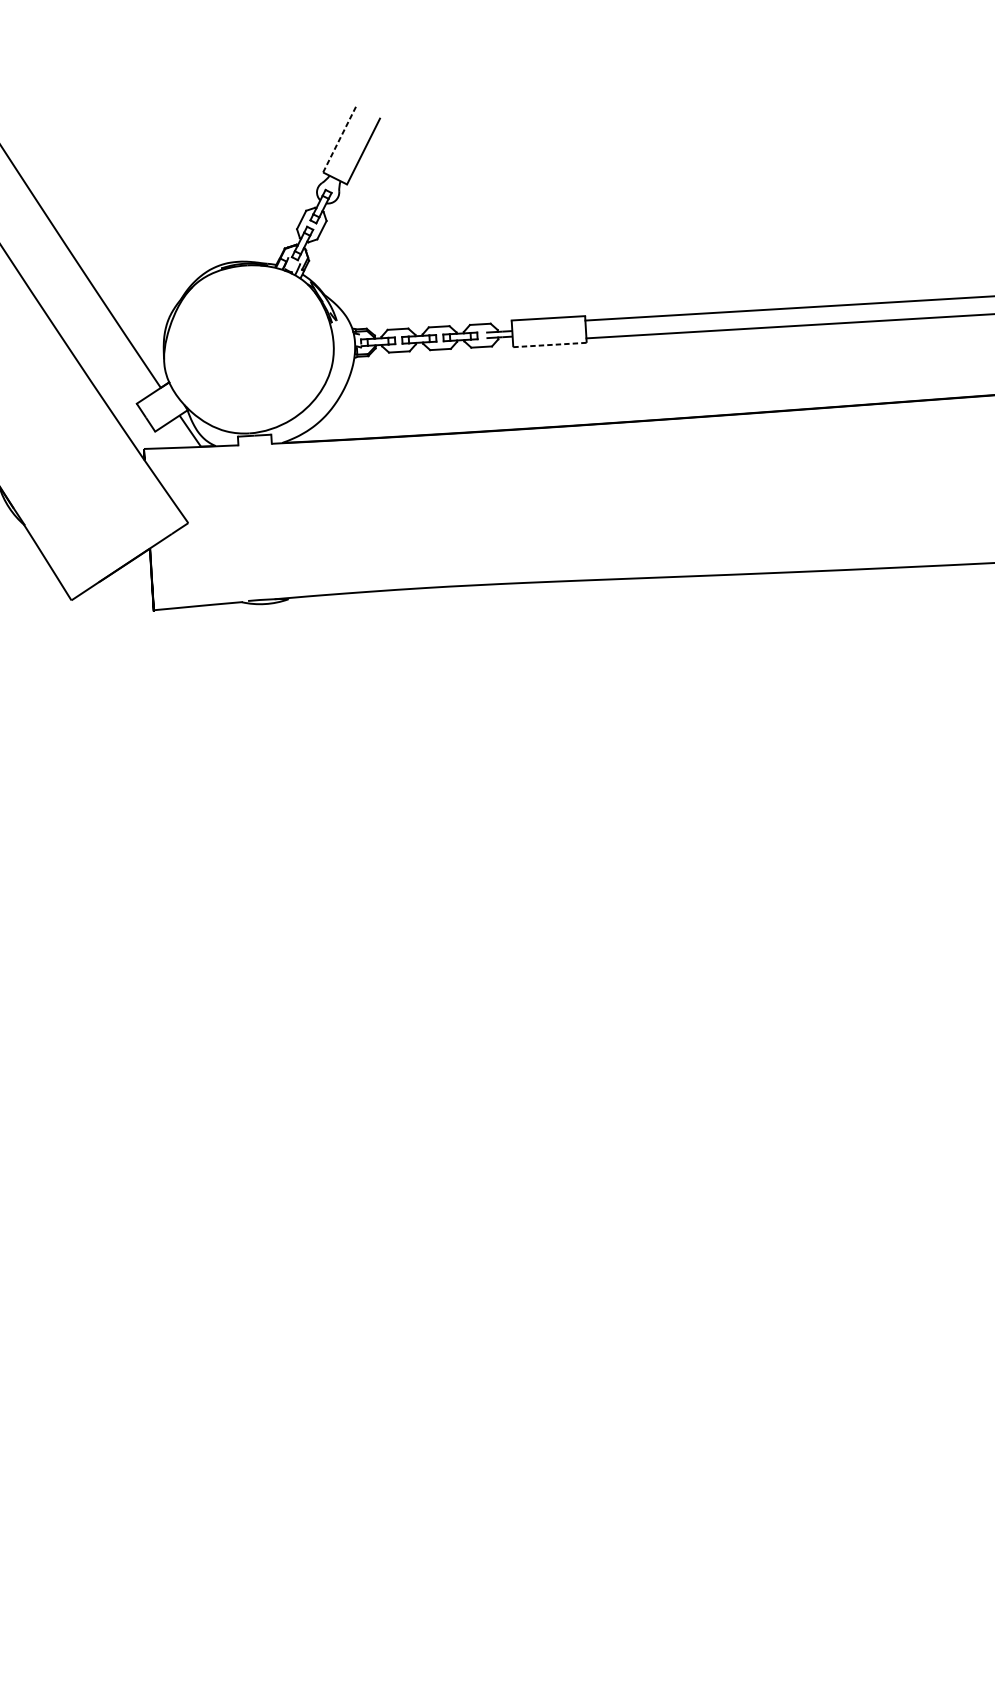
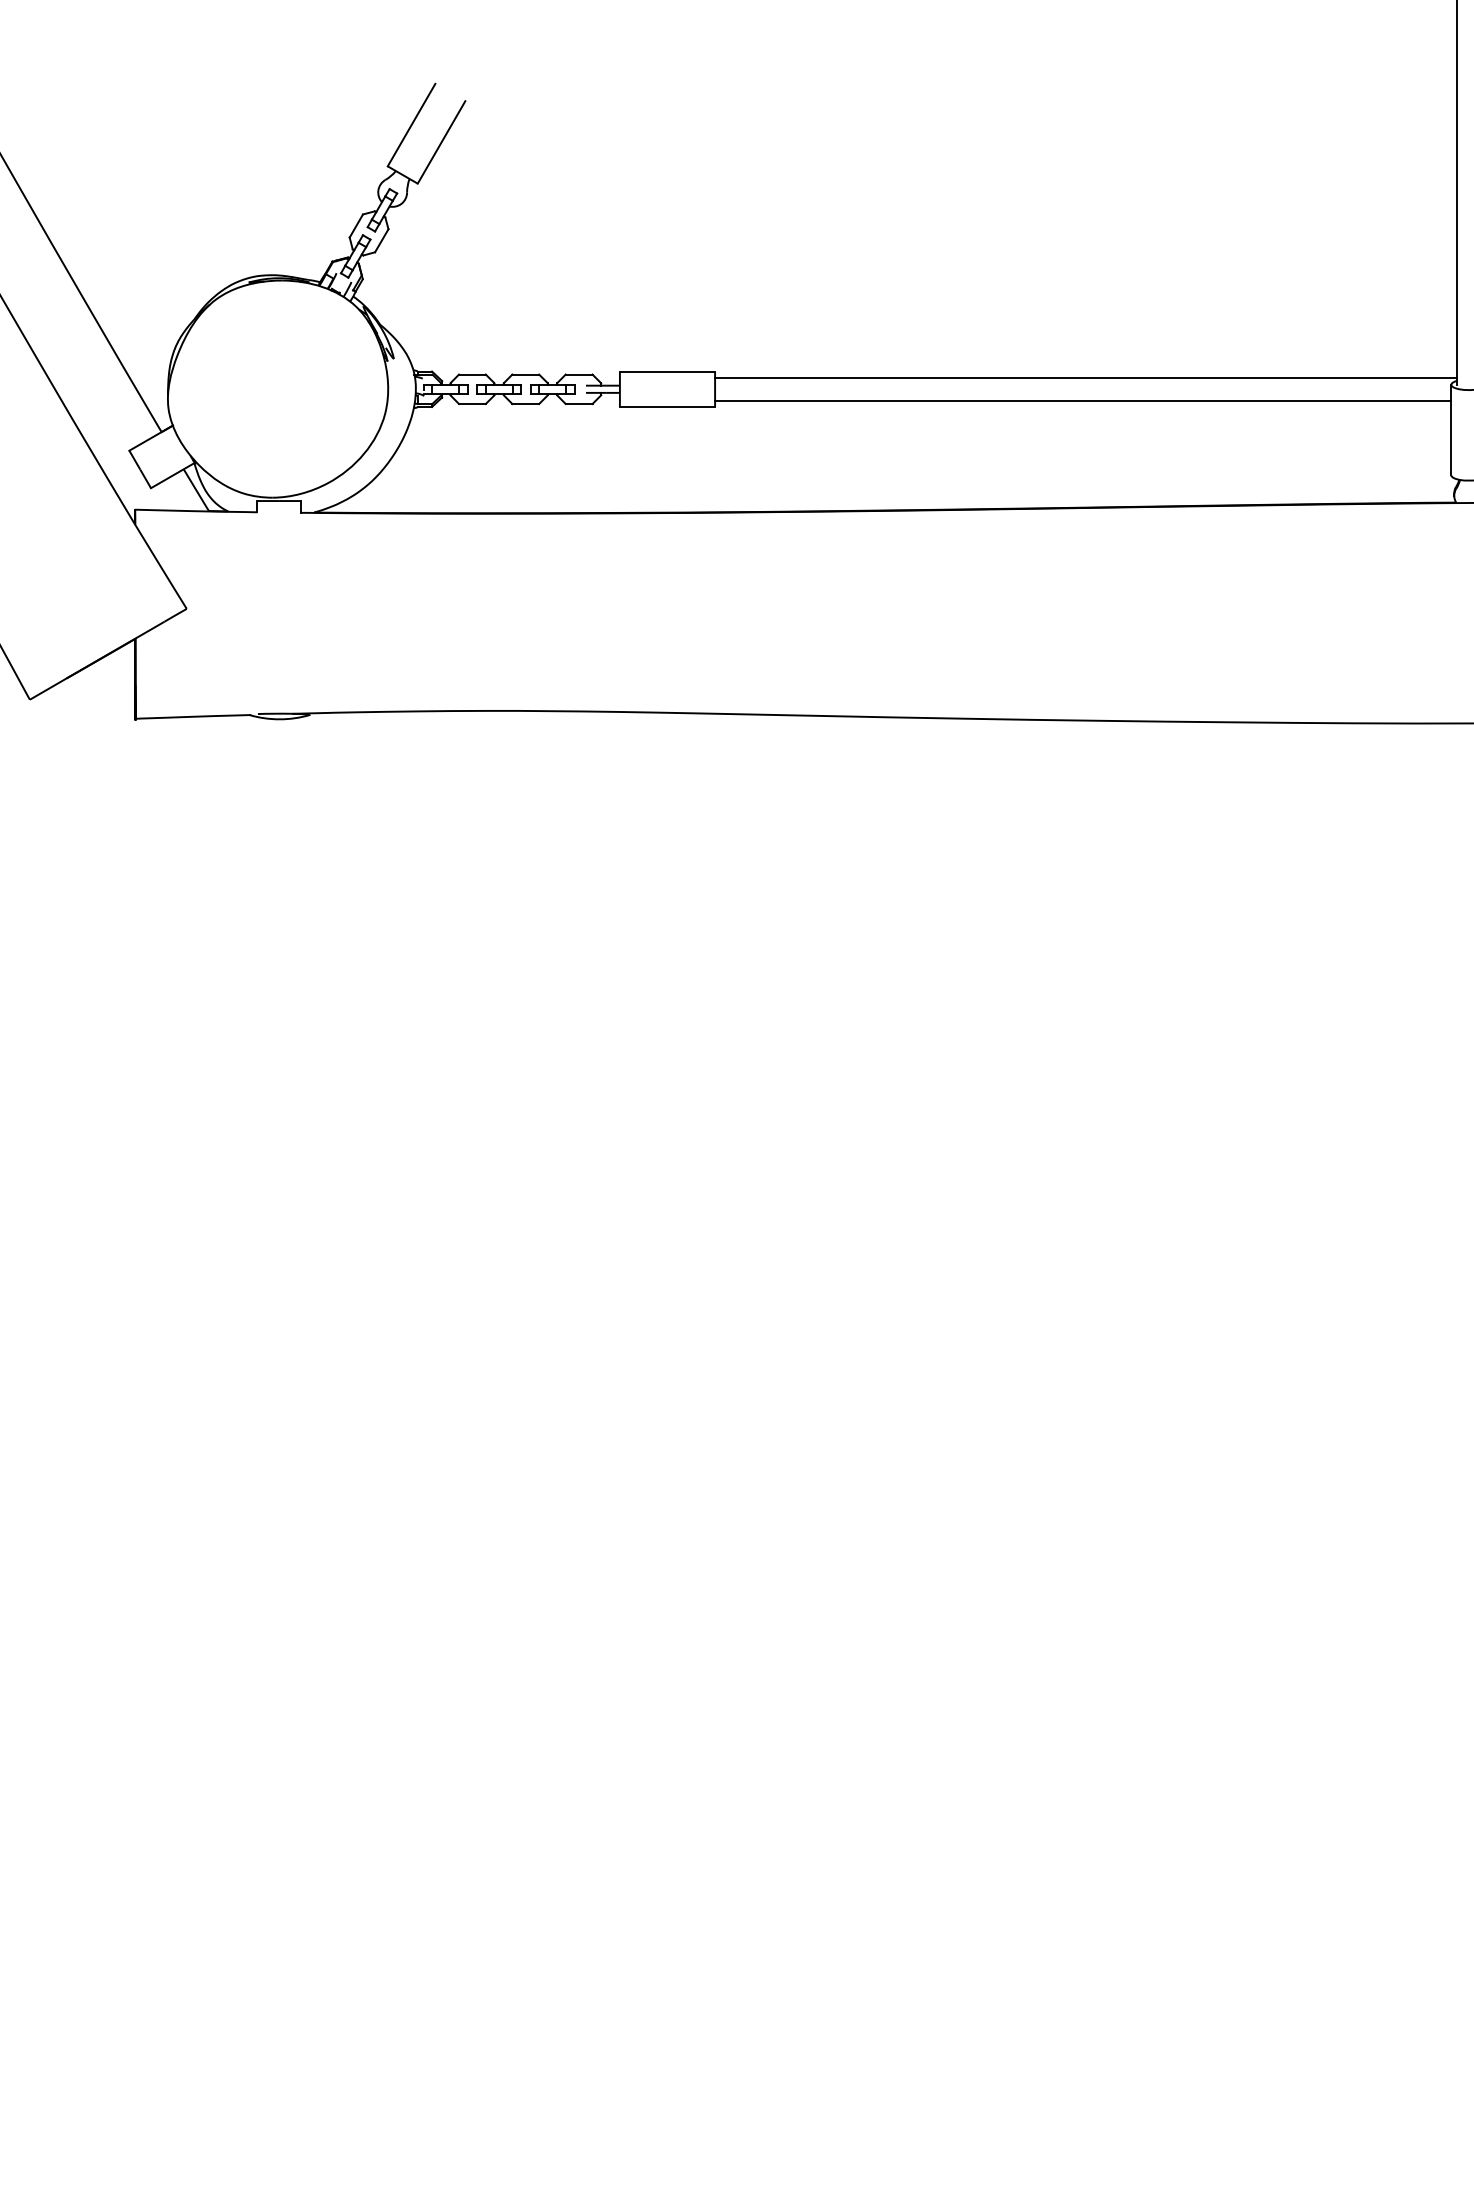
line: (339, 139) -> (411, 125), dashed -> solid
line: (549, 344) -> (667, 406), dashed -> solid

